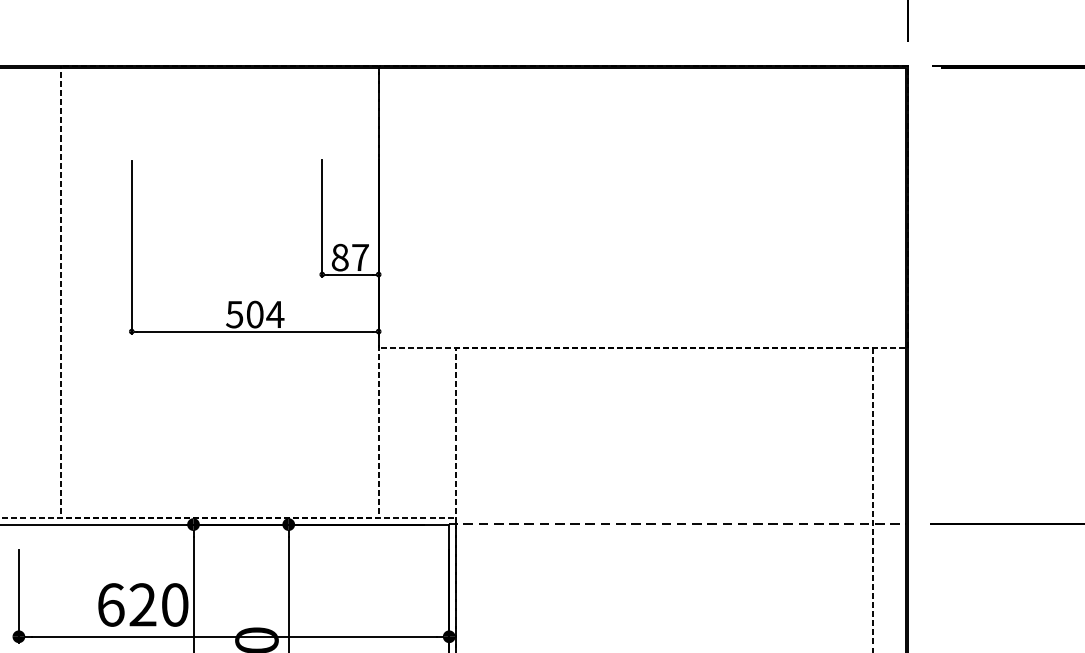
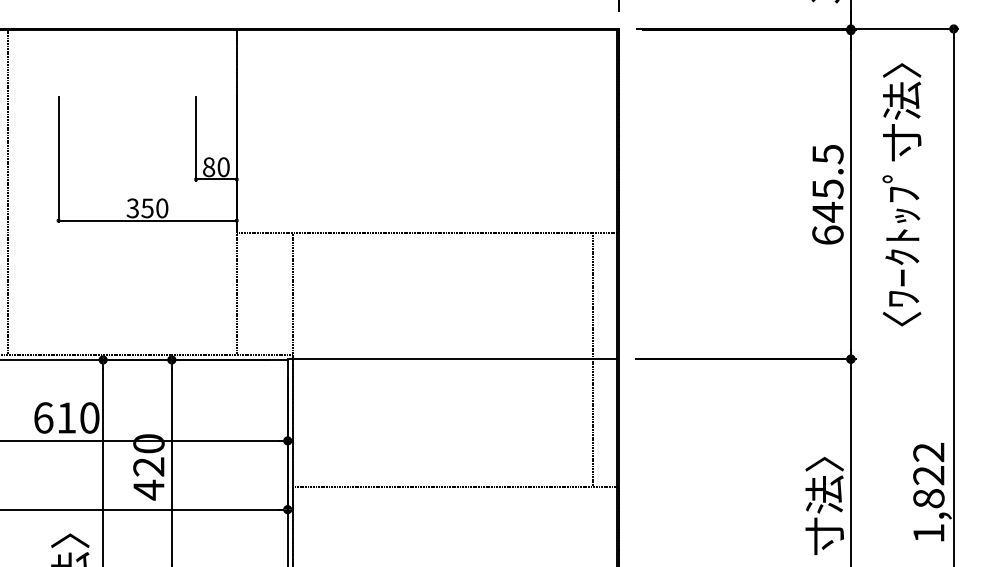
text: (360, 257) -> (223, 167), 87 -> 80
text: (254, 314) -> (147, 208), 504 -> 350
line: (676, 523) -> (451, 359), dashed -> solid
text: (142, 604) -> (66, 417), 620 -> 610

